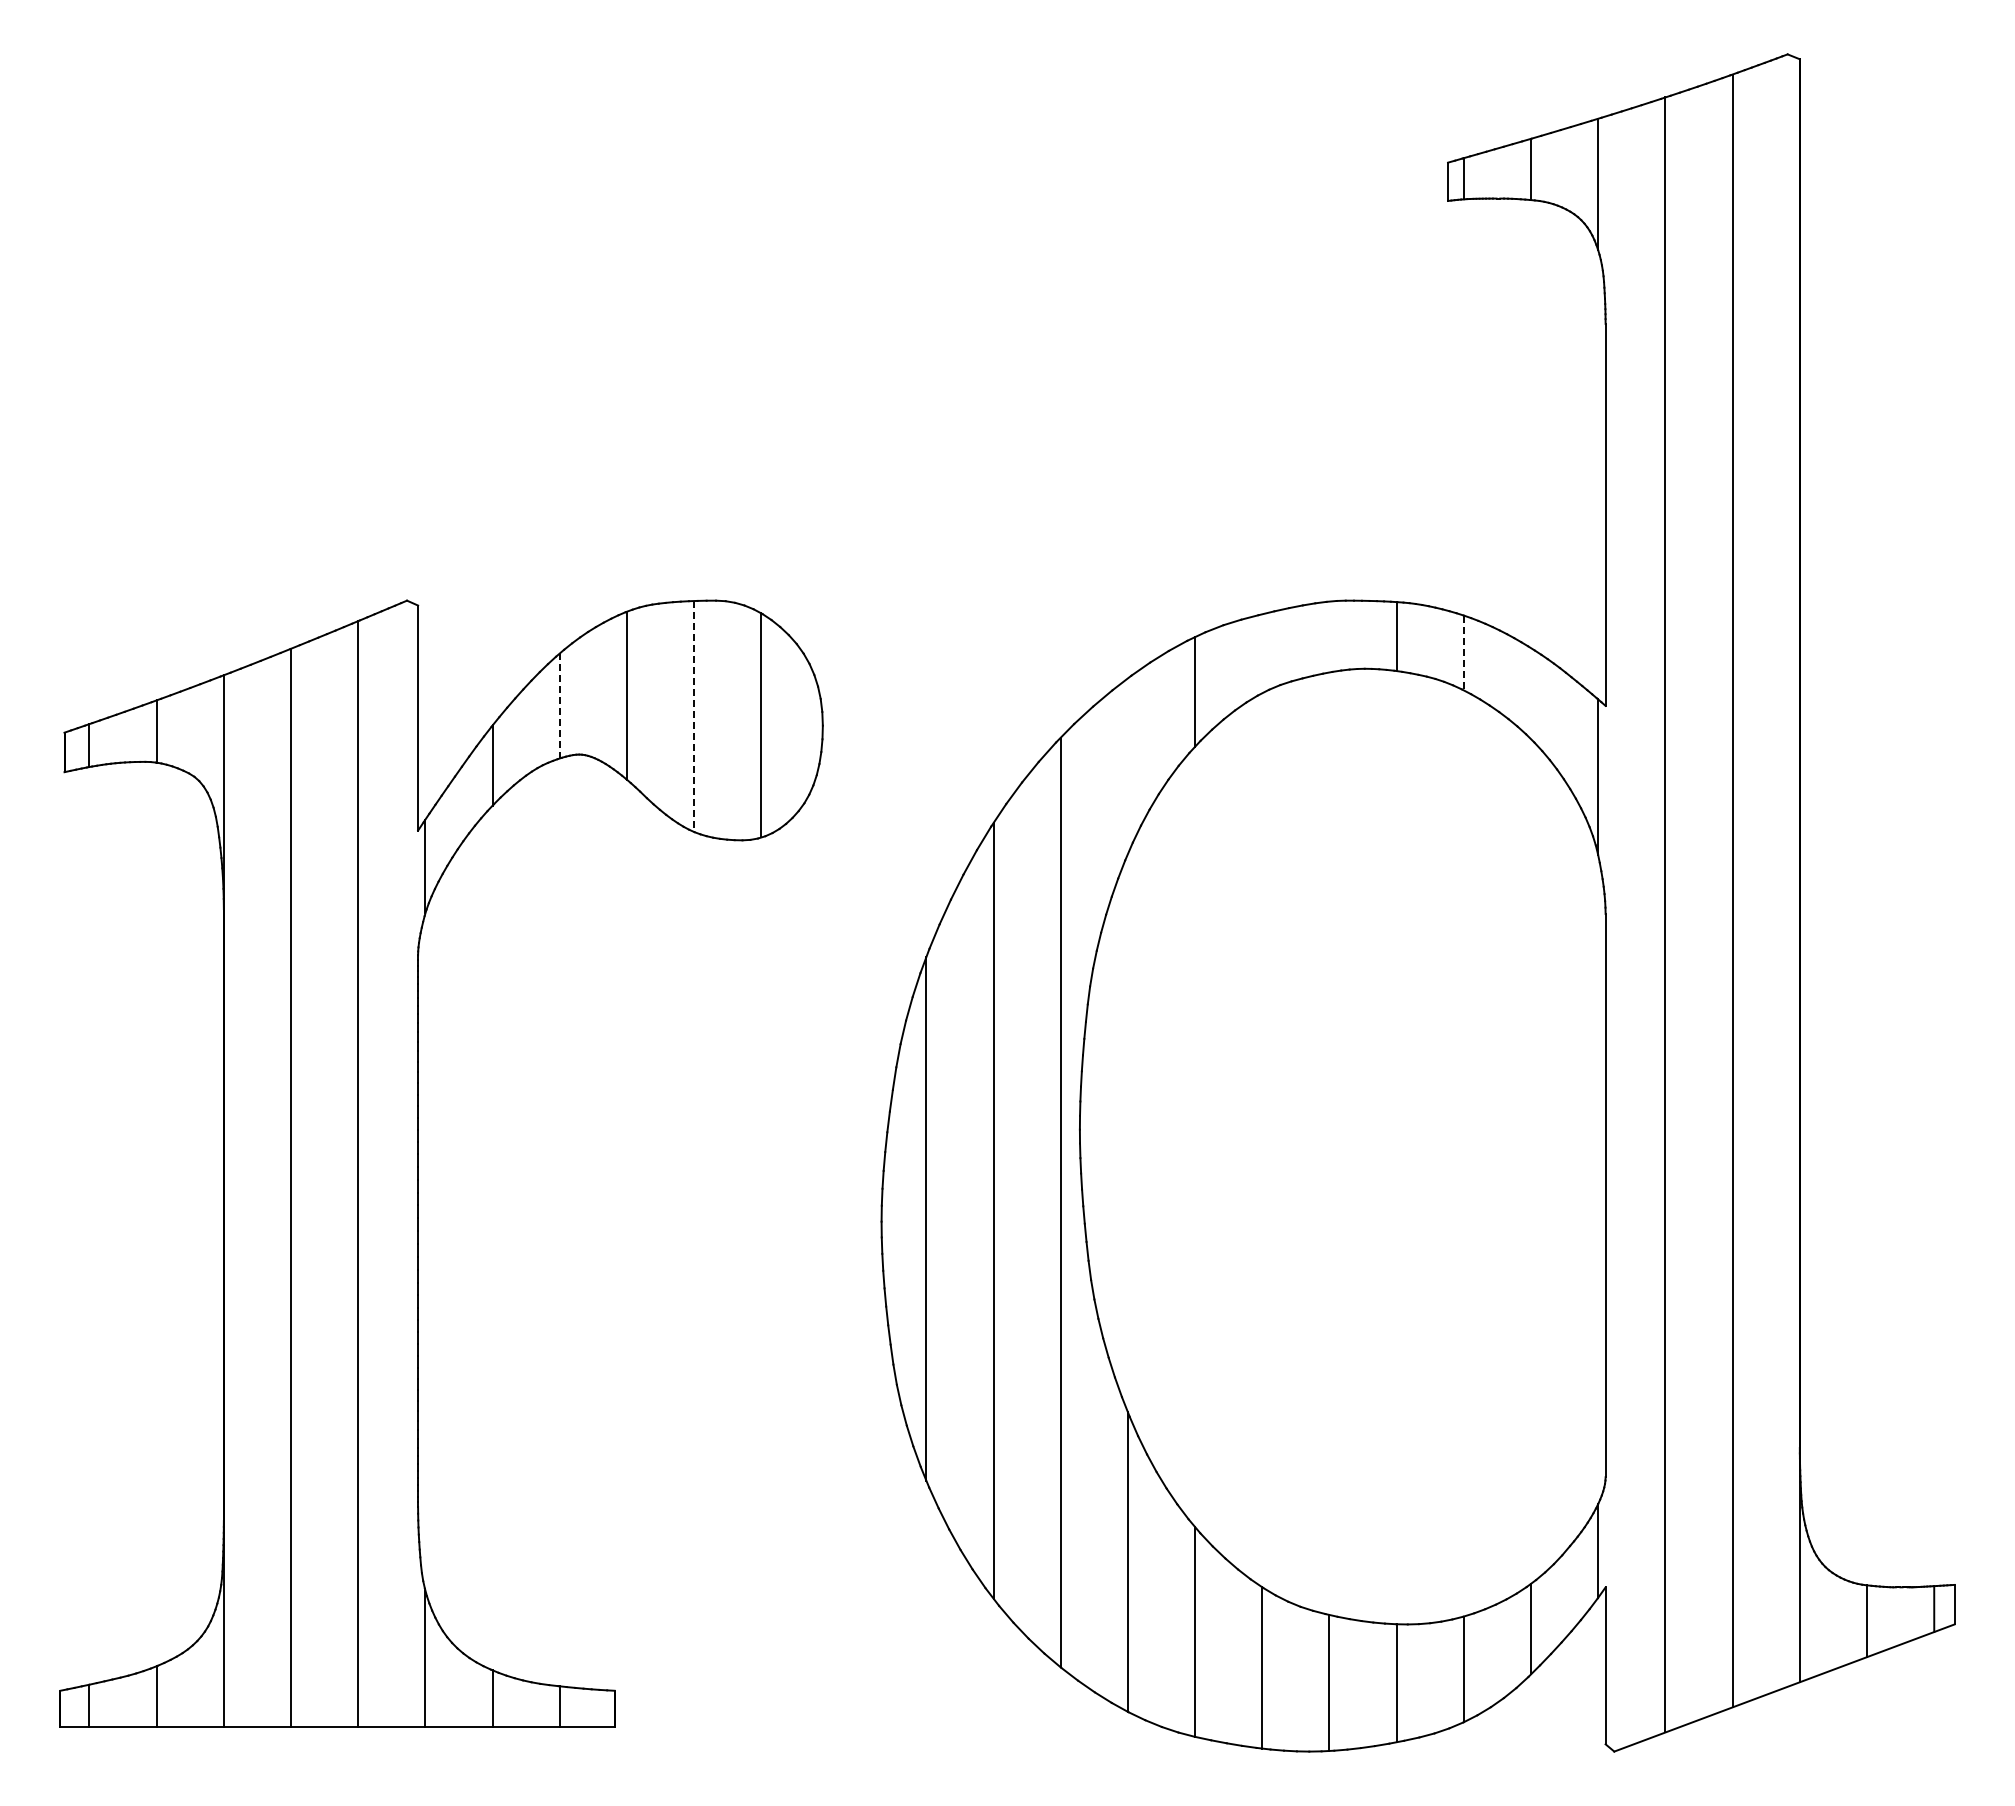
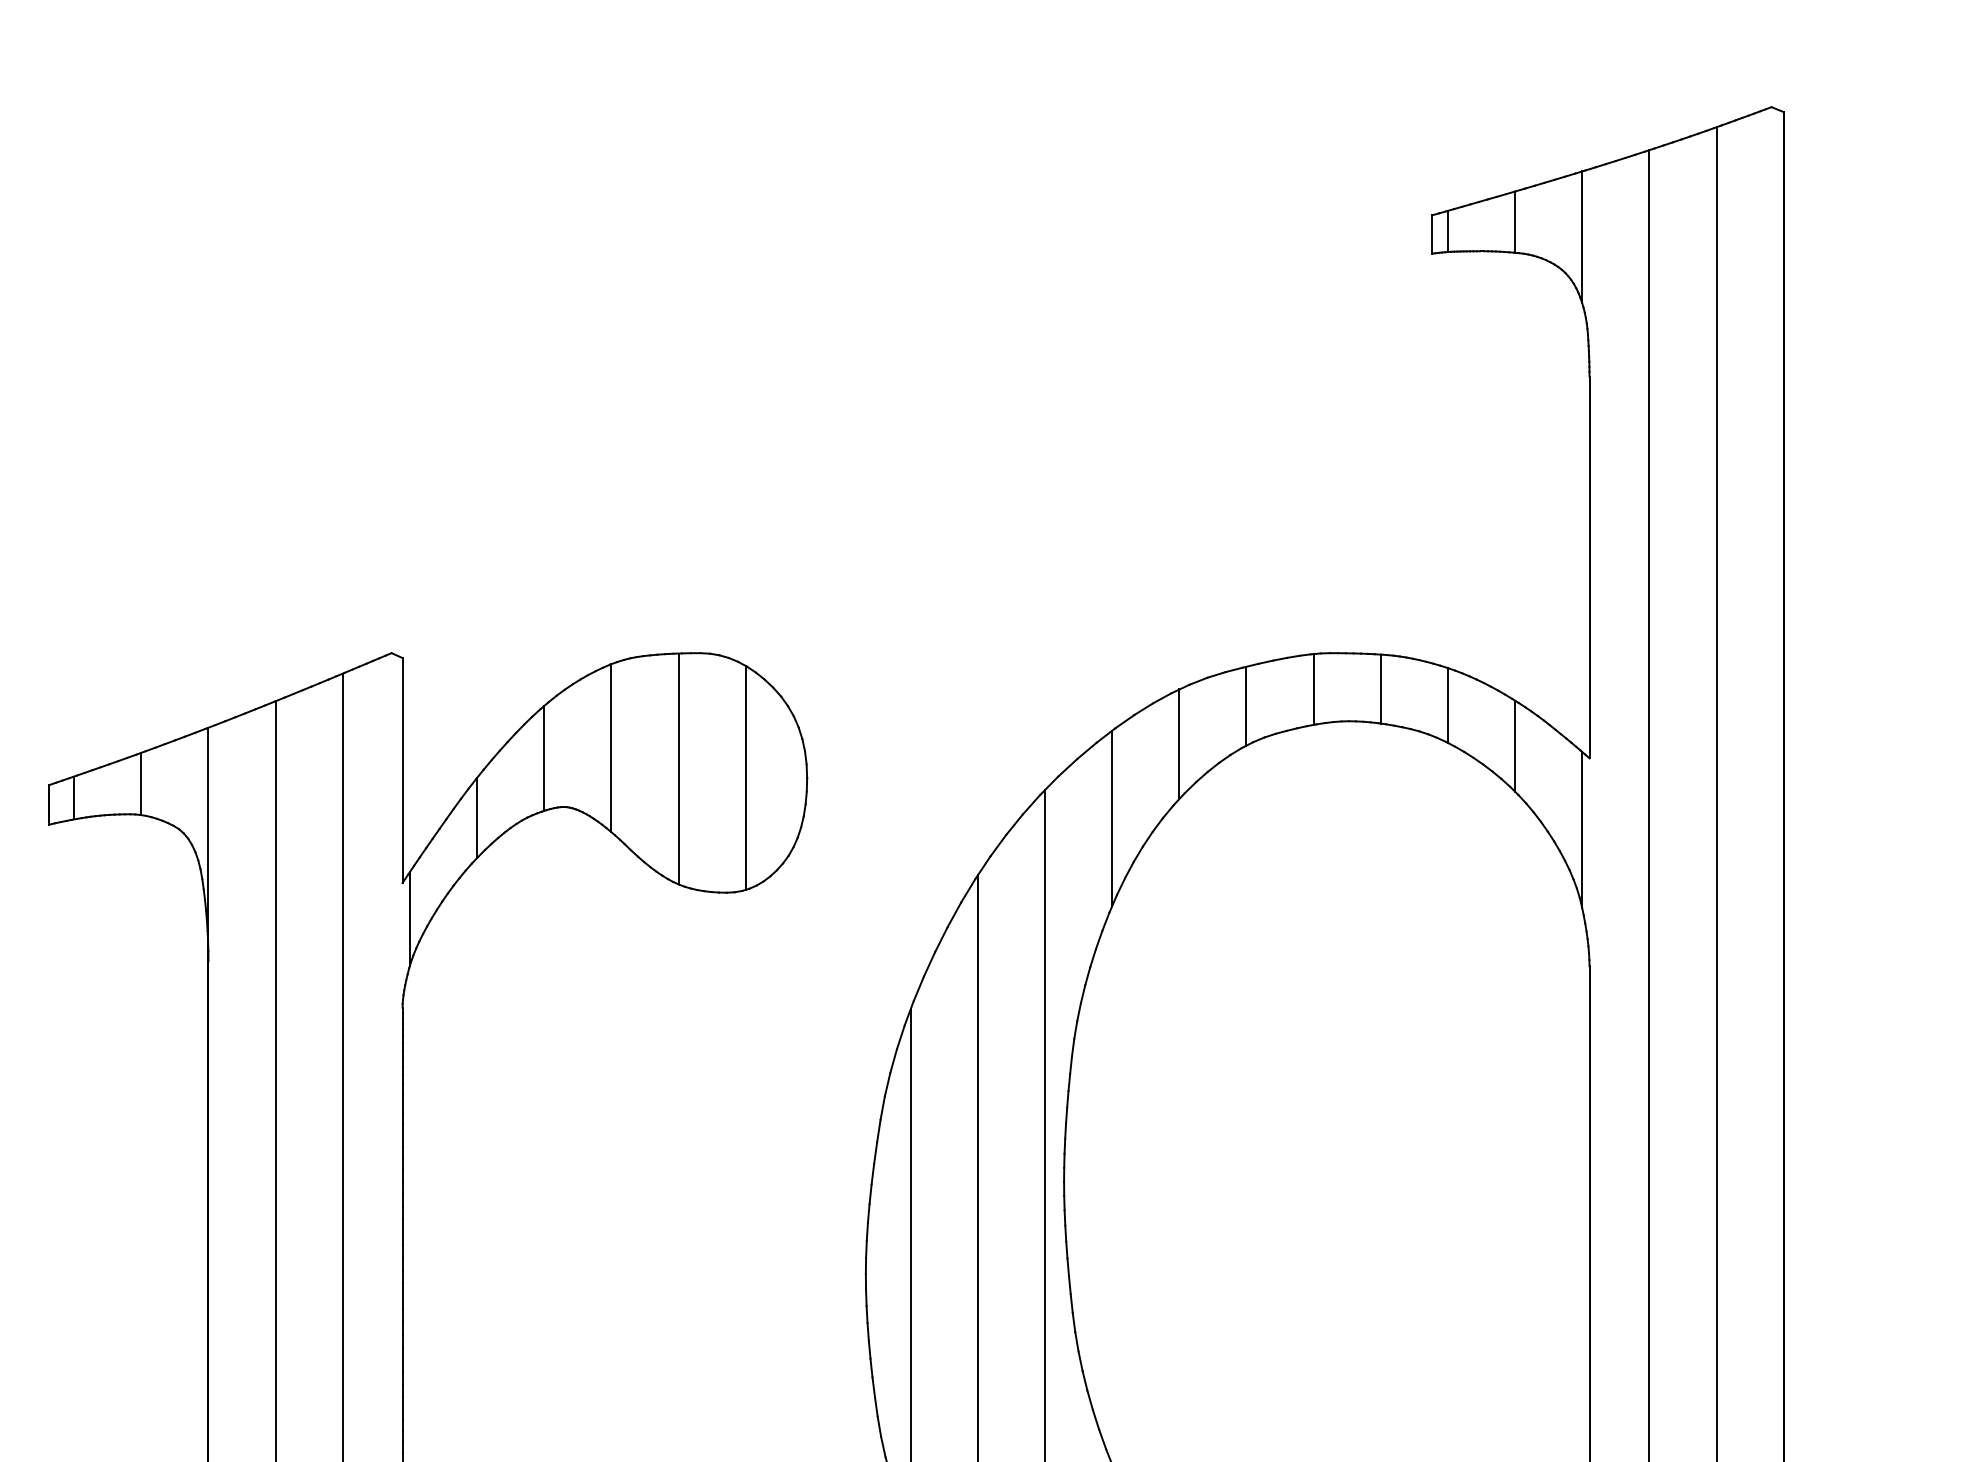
line: (1329, 636) -> (1313, 688), added
line: (1262, 653) -> (1246, 705), added
line: (1463, 653) -> (1447, 705), dashed -> solid
line: (1531, 693) -> (1515, 745), added
line: (559, 705) -> (543, 757), dashed -> solid
line: (694, 716) -> (678, 768), dashed -> solid
line: (1127, 766) -> (1111, 818), added

